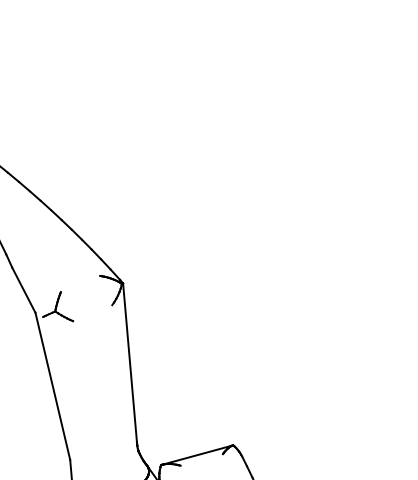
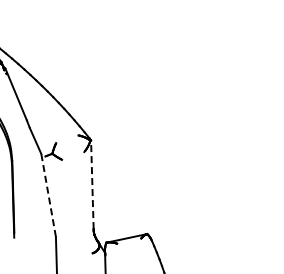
line: (130, 362) -> (92, 184), solid -> dashed
line: (52, 384) -> (48, 194), solid -> dashed

